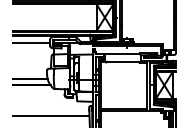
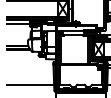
line: (51, 115) -> (30, 67), removed

